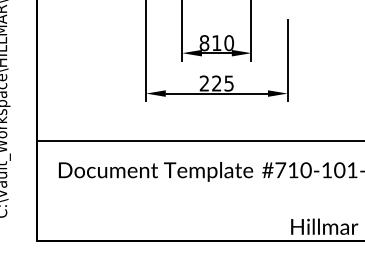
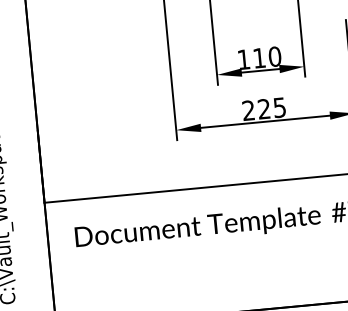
text: (204, 43) -> (243, 60), 810 -> 110

